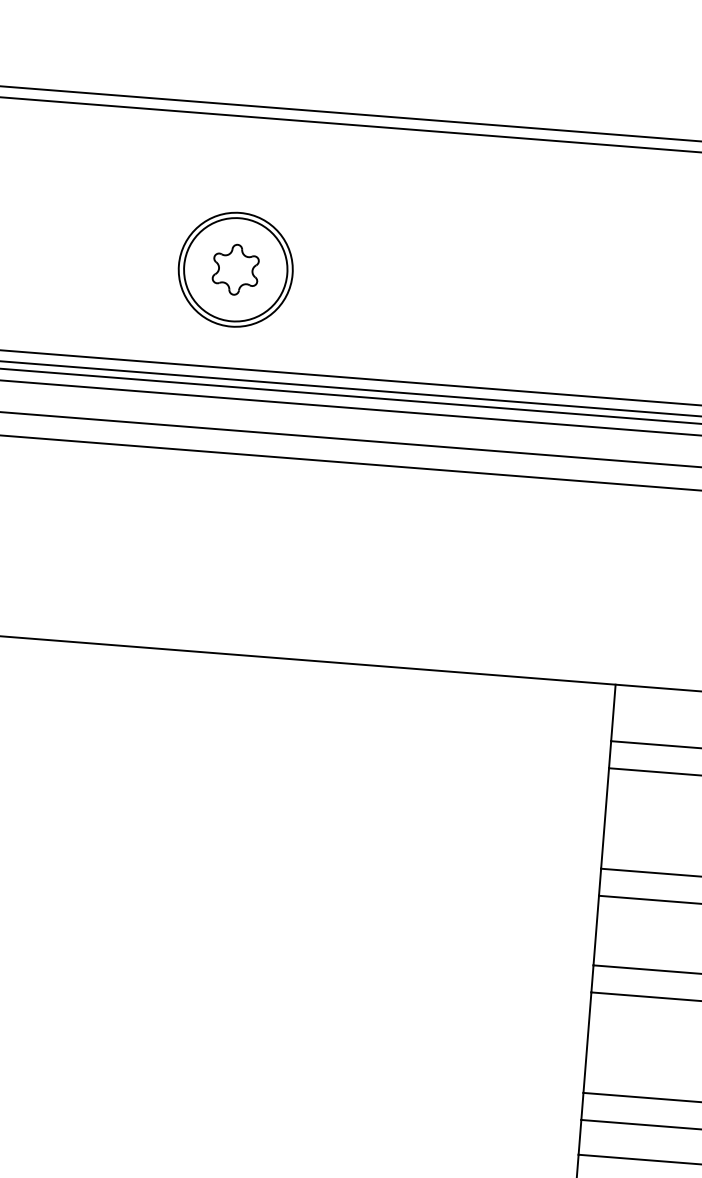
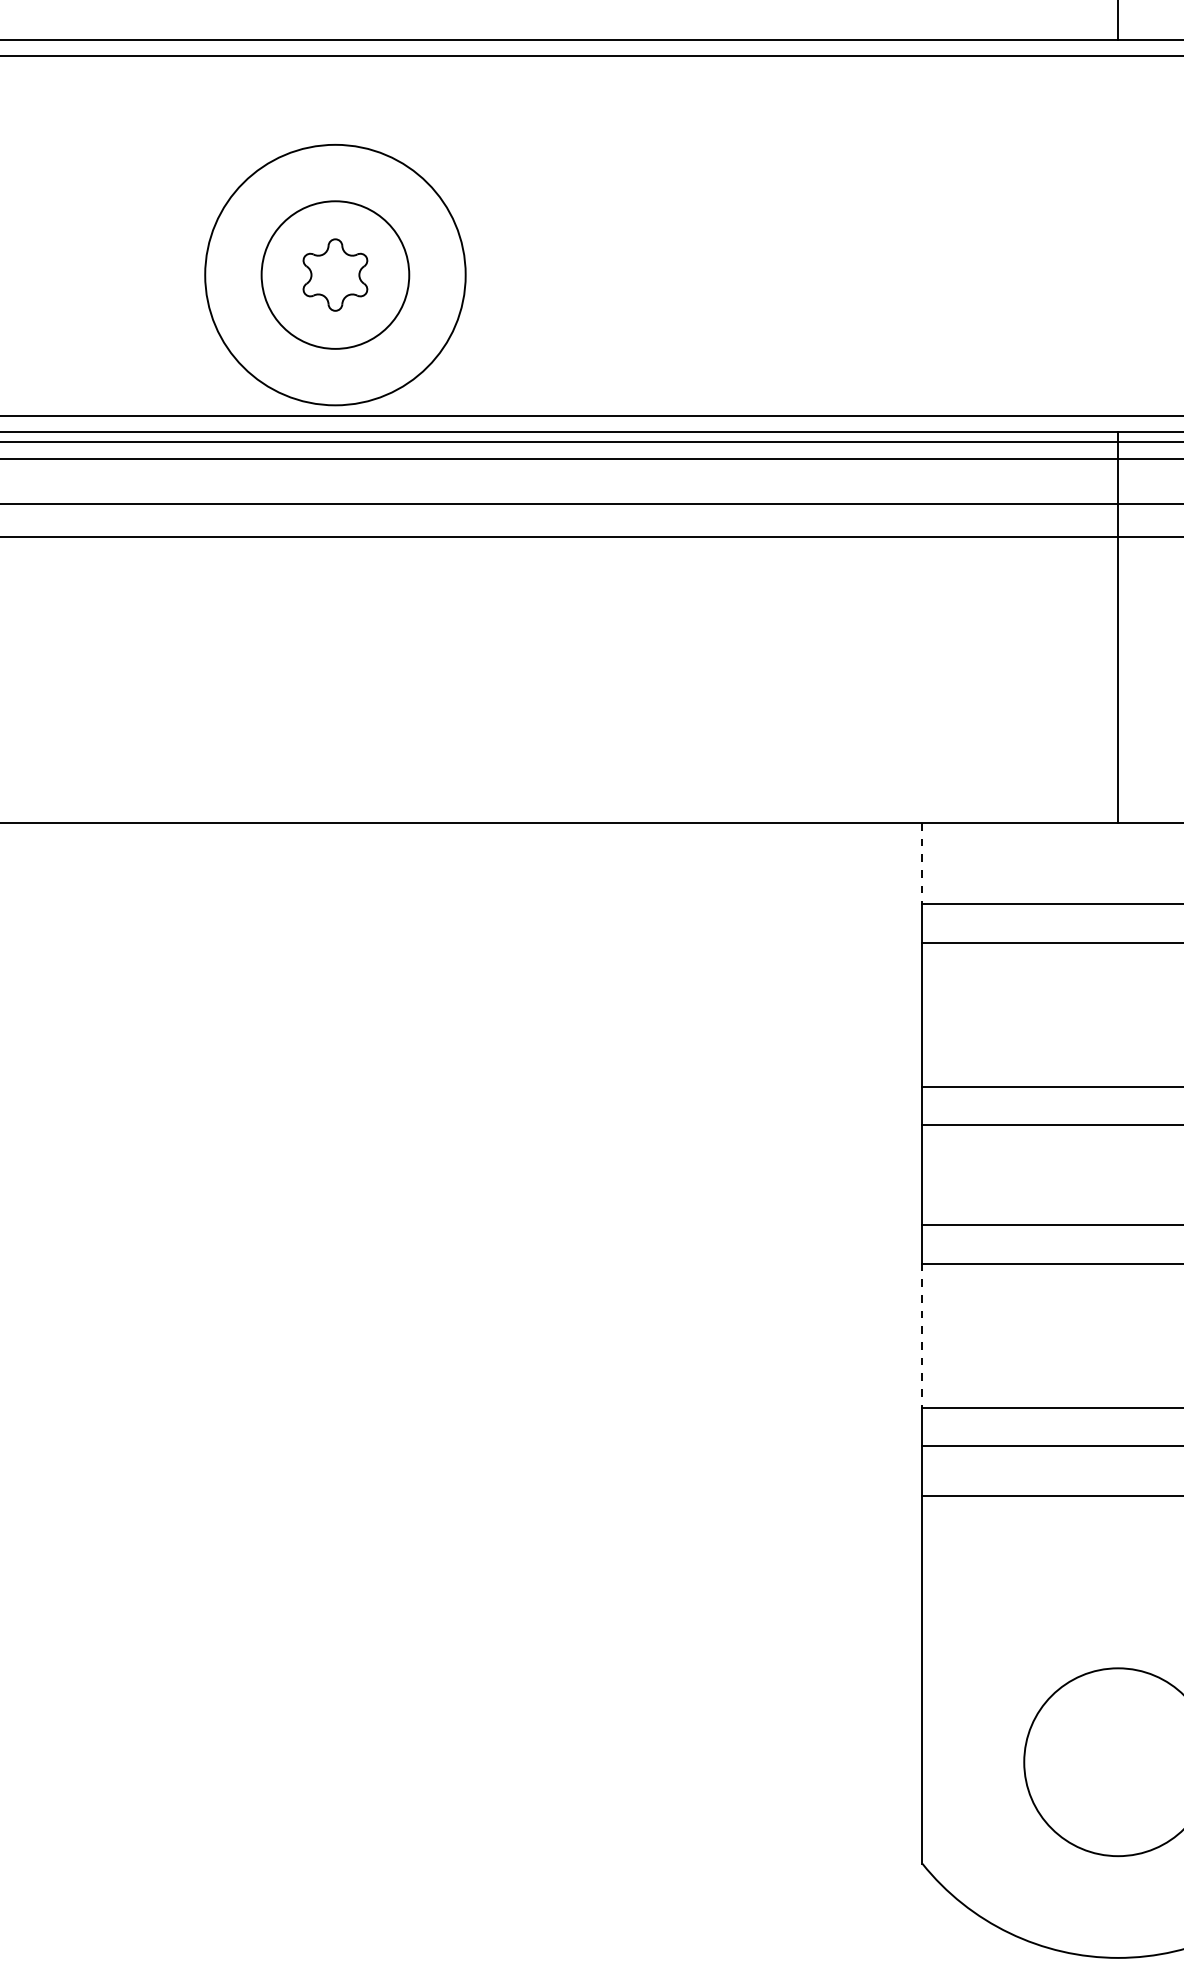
circle: (235, 269) -> (335, 274), size x1.6
line: (613, 712) -> (922, 863), solid -> dashed
line: (587, 1042) -> (922, 1335), solid -> dashed

